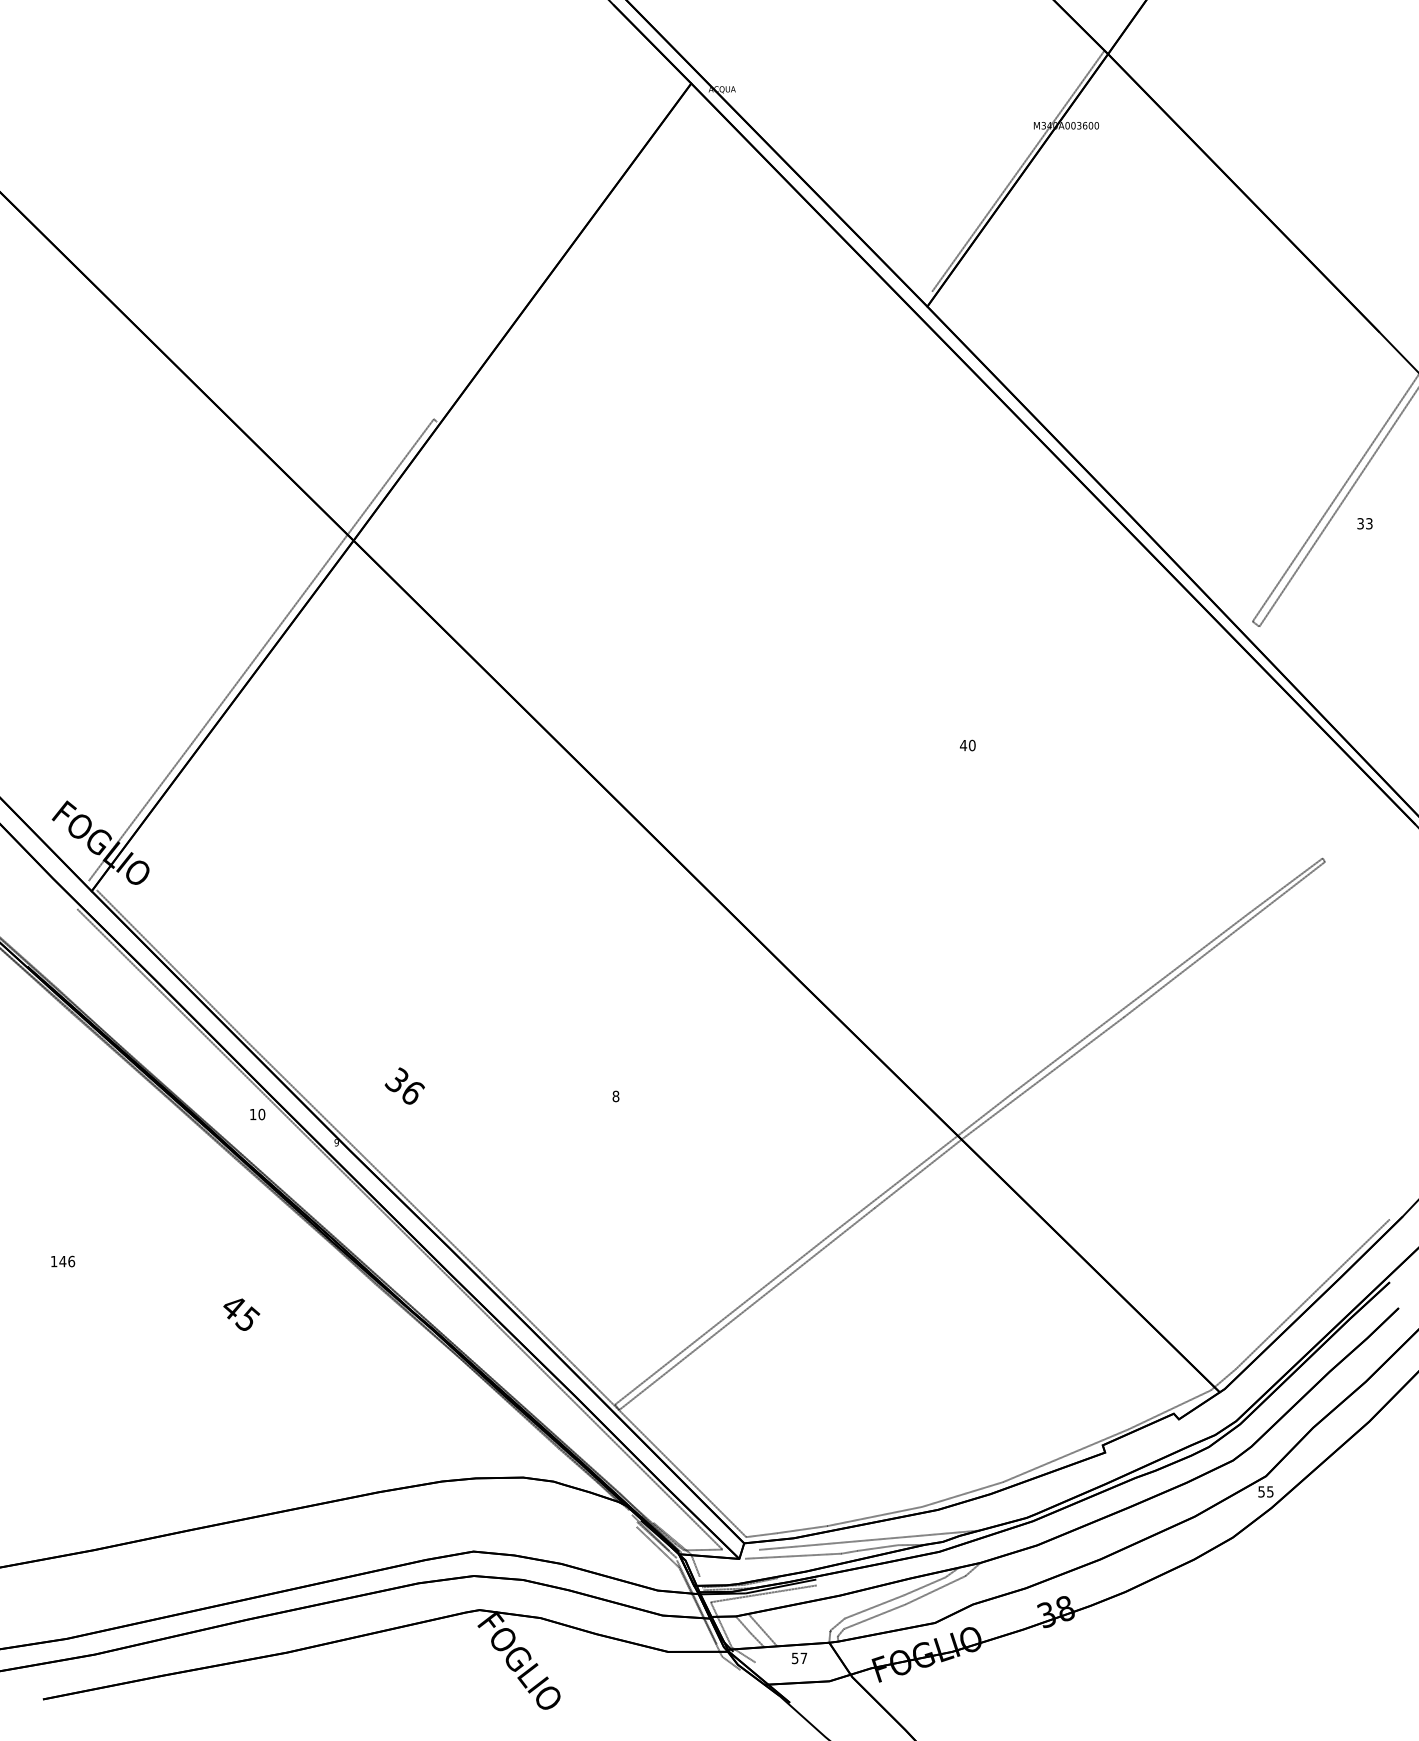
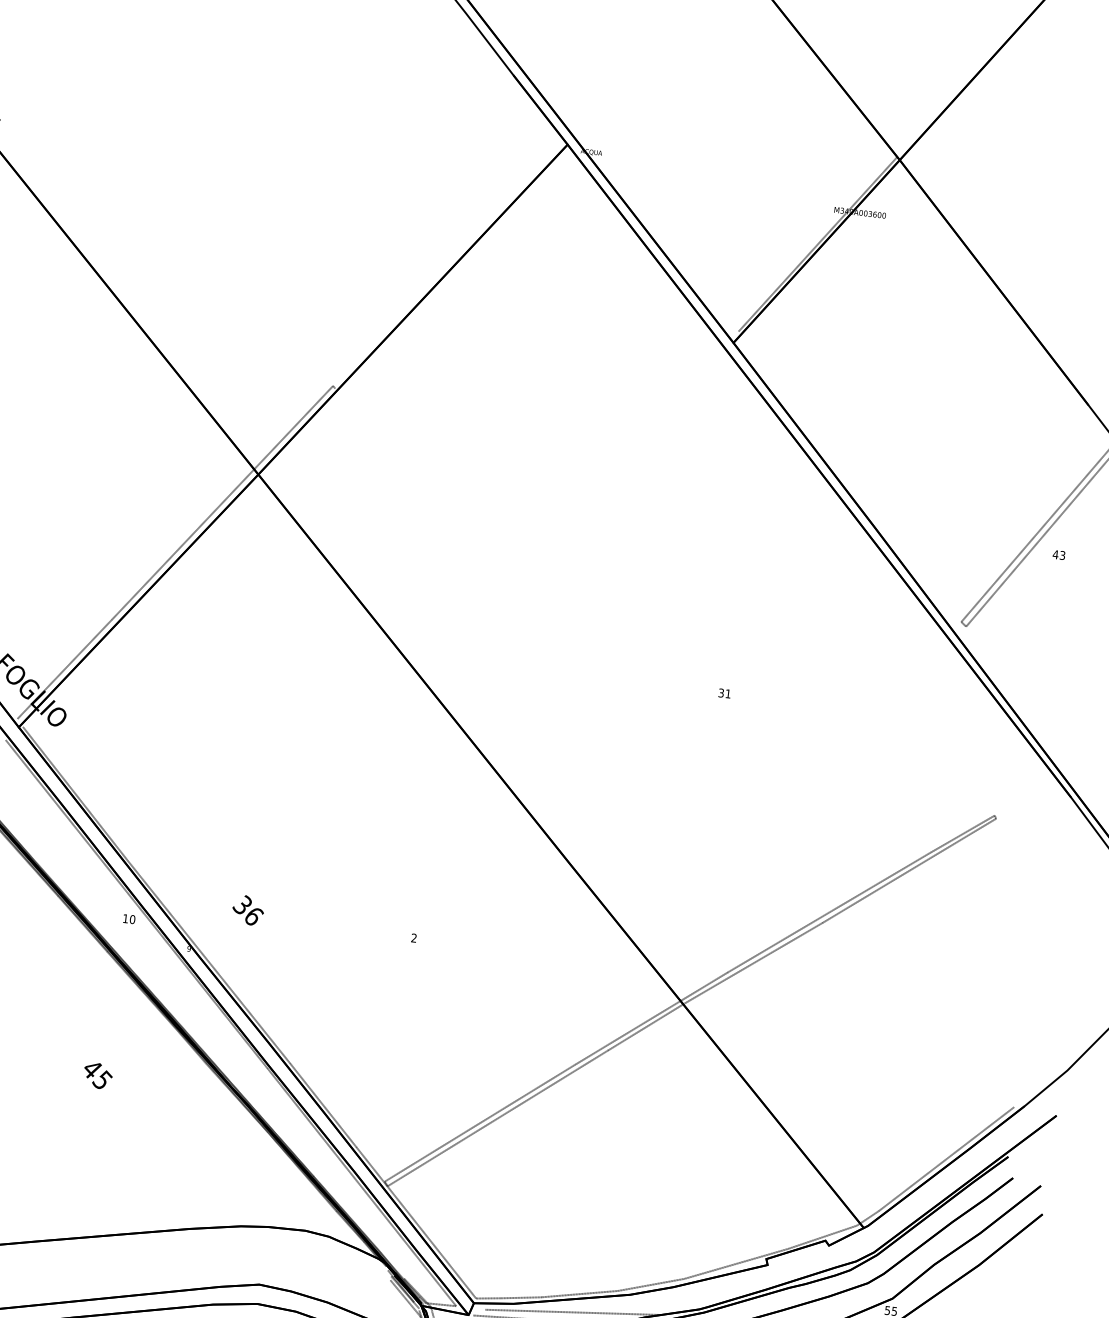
text: (1360, 523) -> (1055, 554), 33 -> 43
text: (967, 745) -> (724, 693), 40 -> 31
text: (615, 1096) -> (413, 938), 8 -> 2

